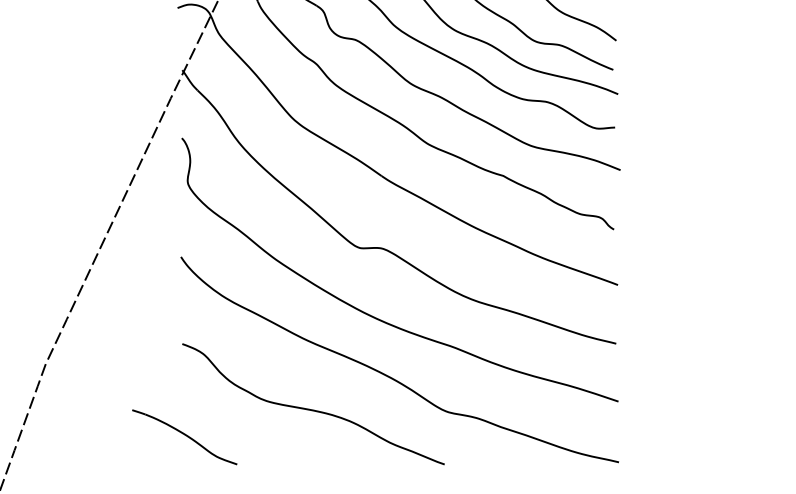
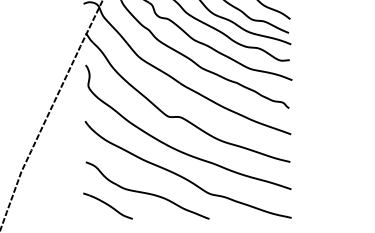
part: (183, 435) -> (107, 205), moved

